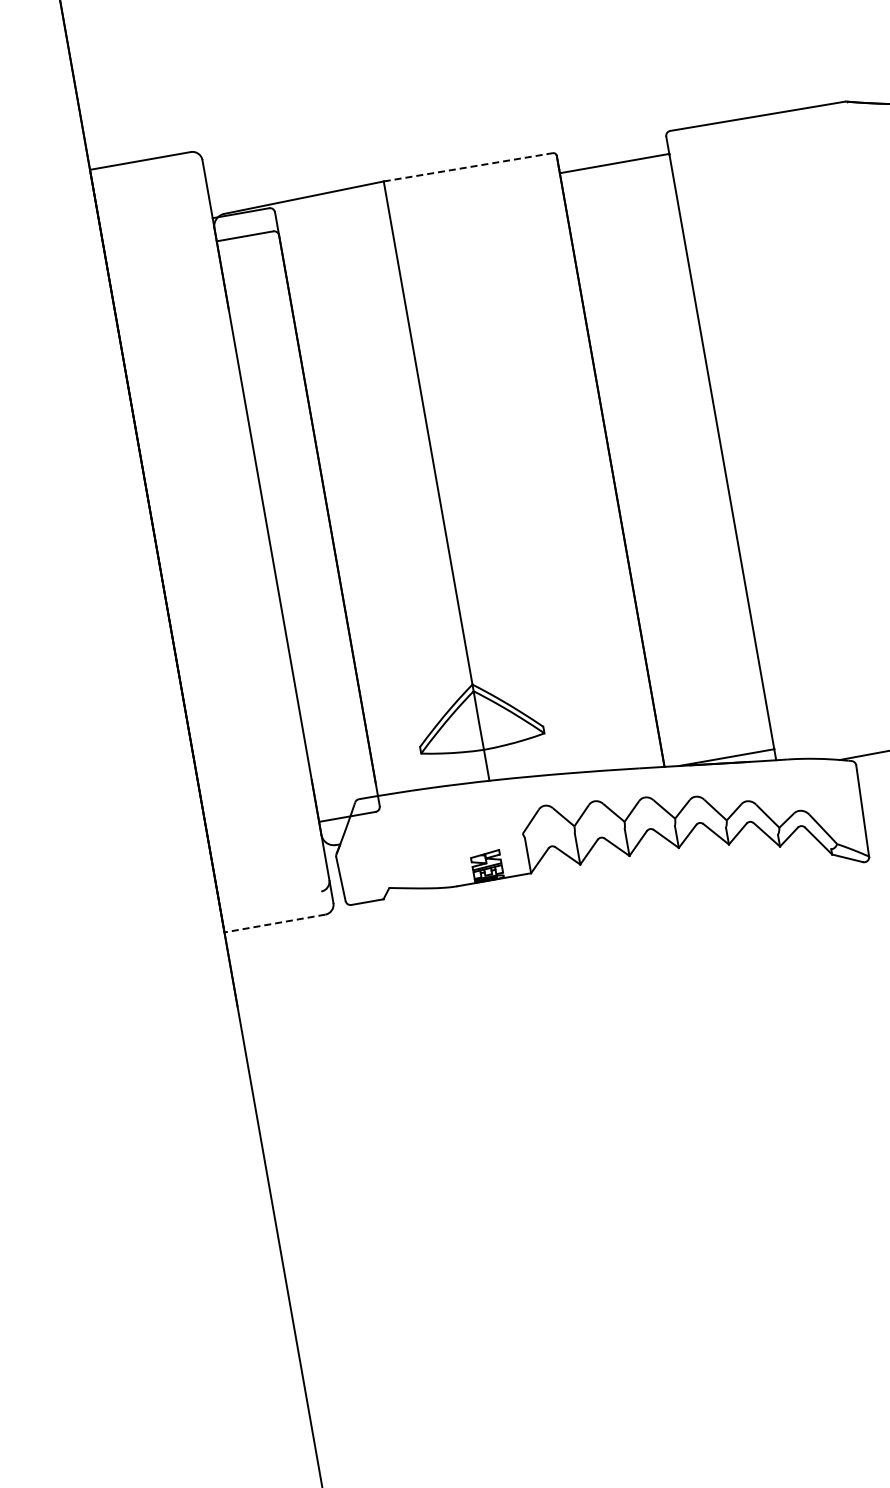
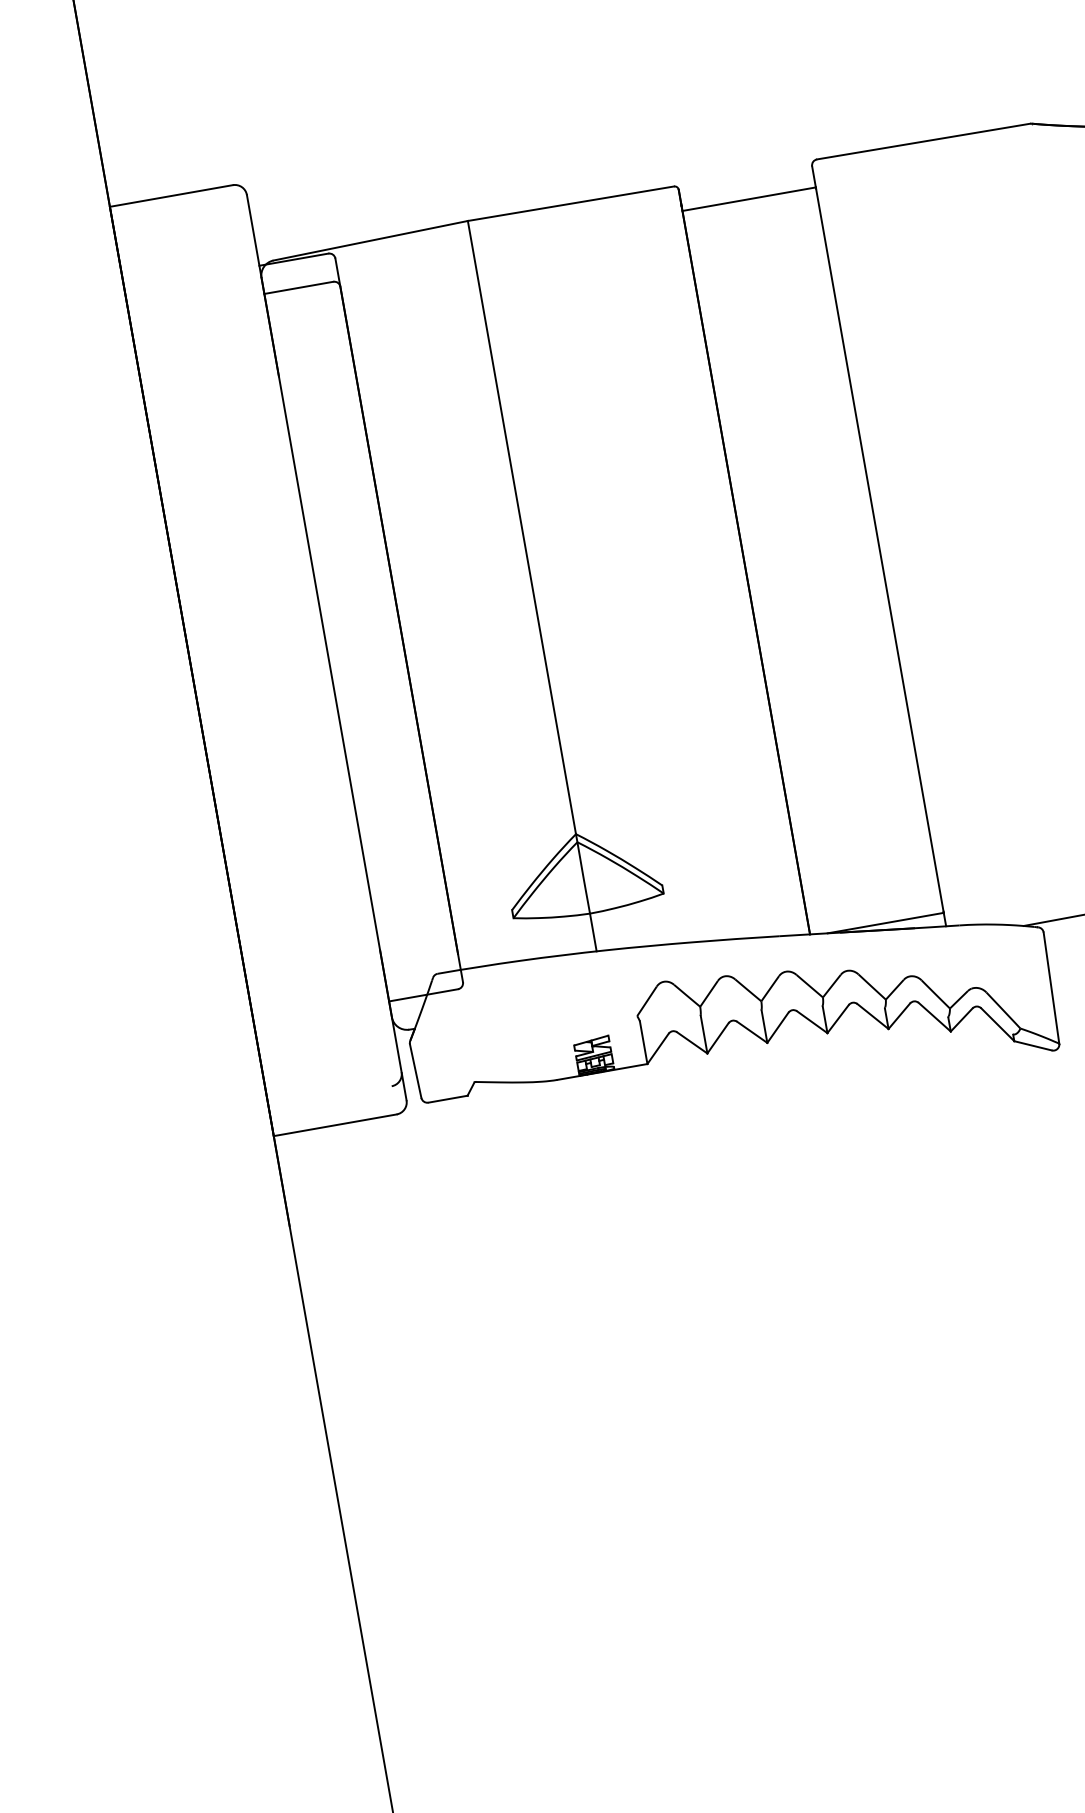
line: (468, 167) -> (571, 203), dashed -> solid
line: (274, 923) -> (334, 1125), dashed -> solid

